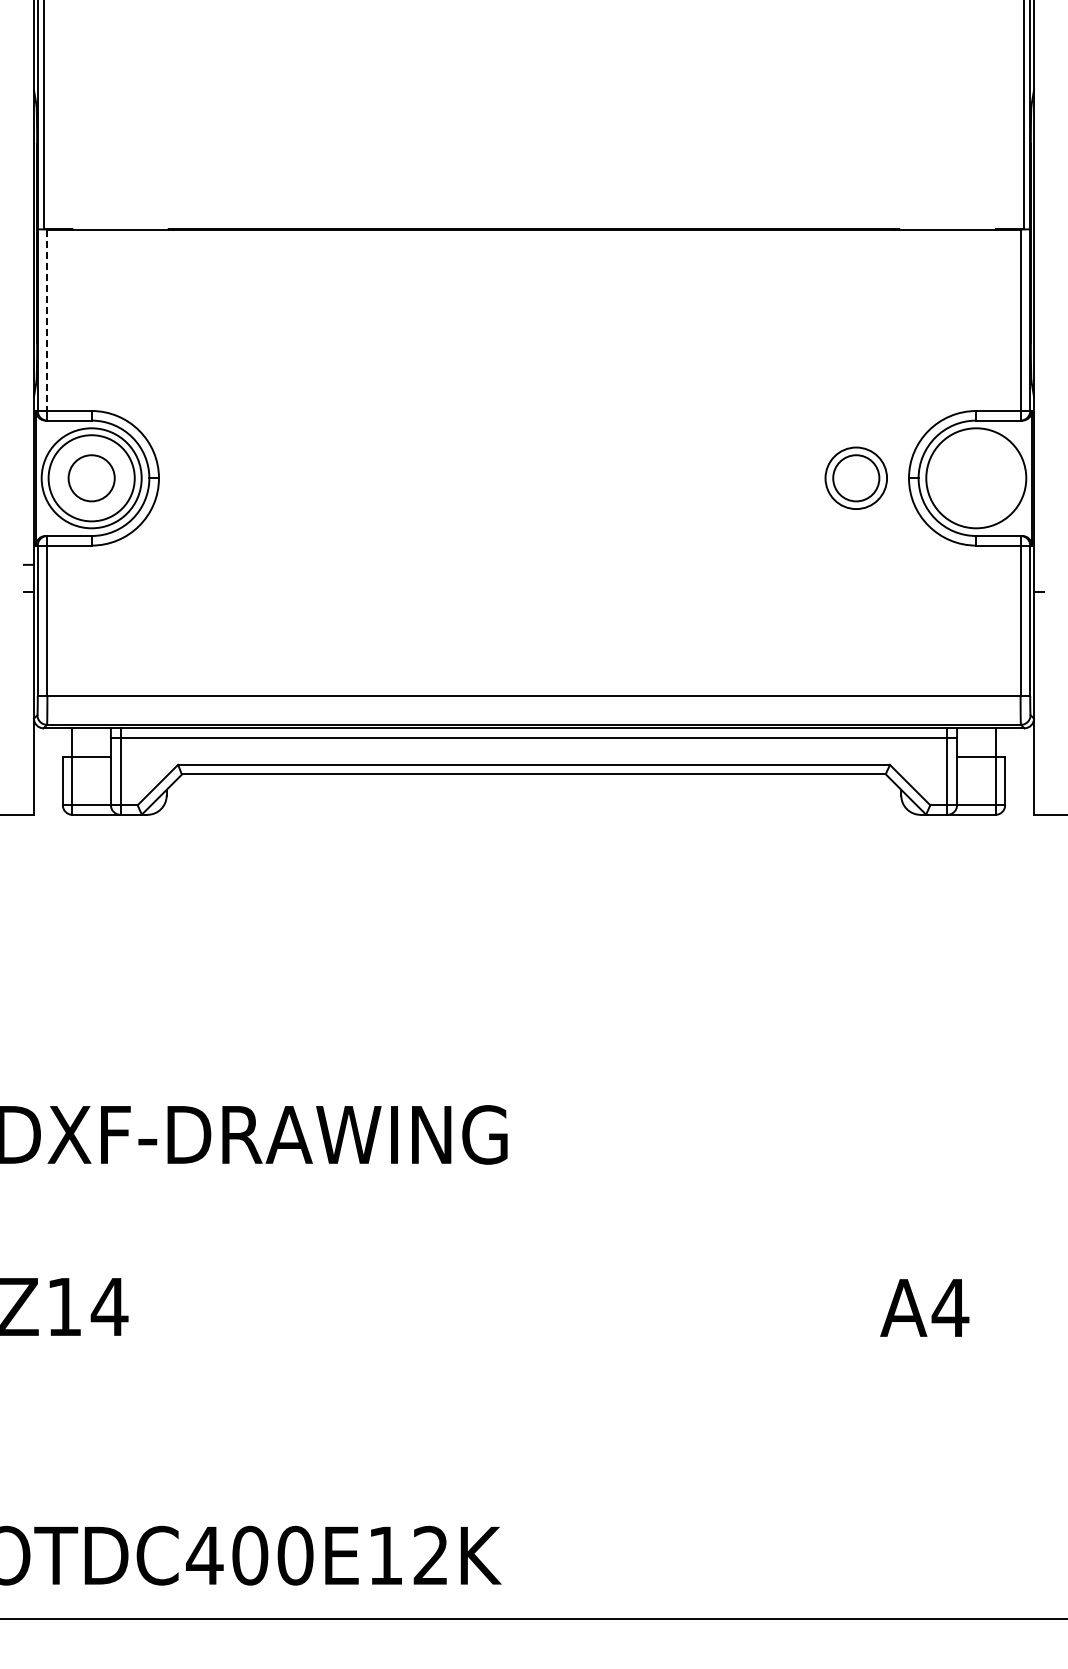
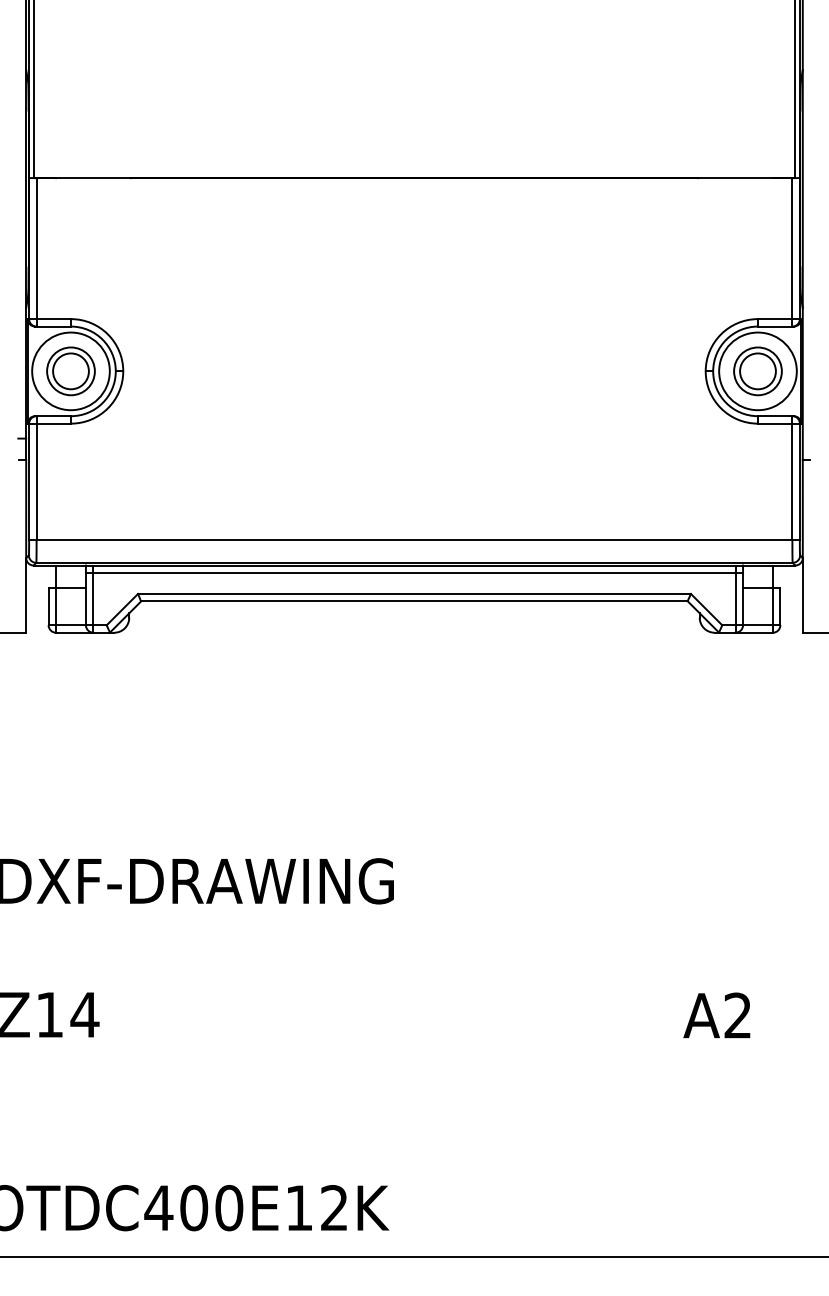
line: (47, 320) -> (36, 248), dashed -> solid
part: (855, 477) -> (757, 370), moved
circle: (91, 478) -> (70, 371), size x0.71
text: (950, 1307) -> (737, 1015), A4 -> A2

